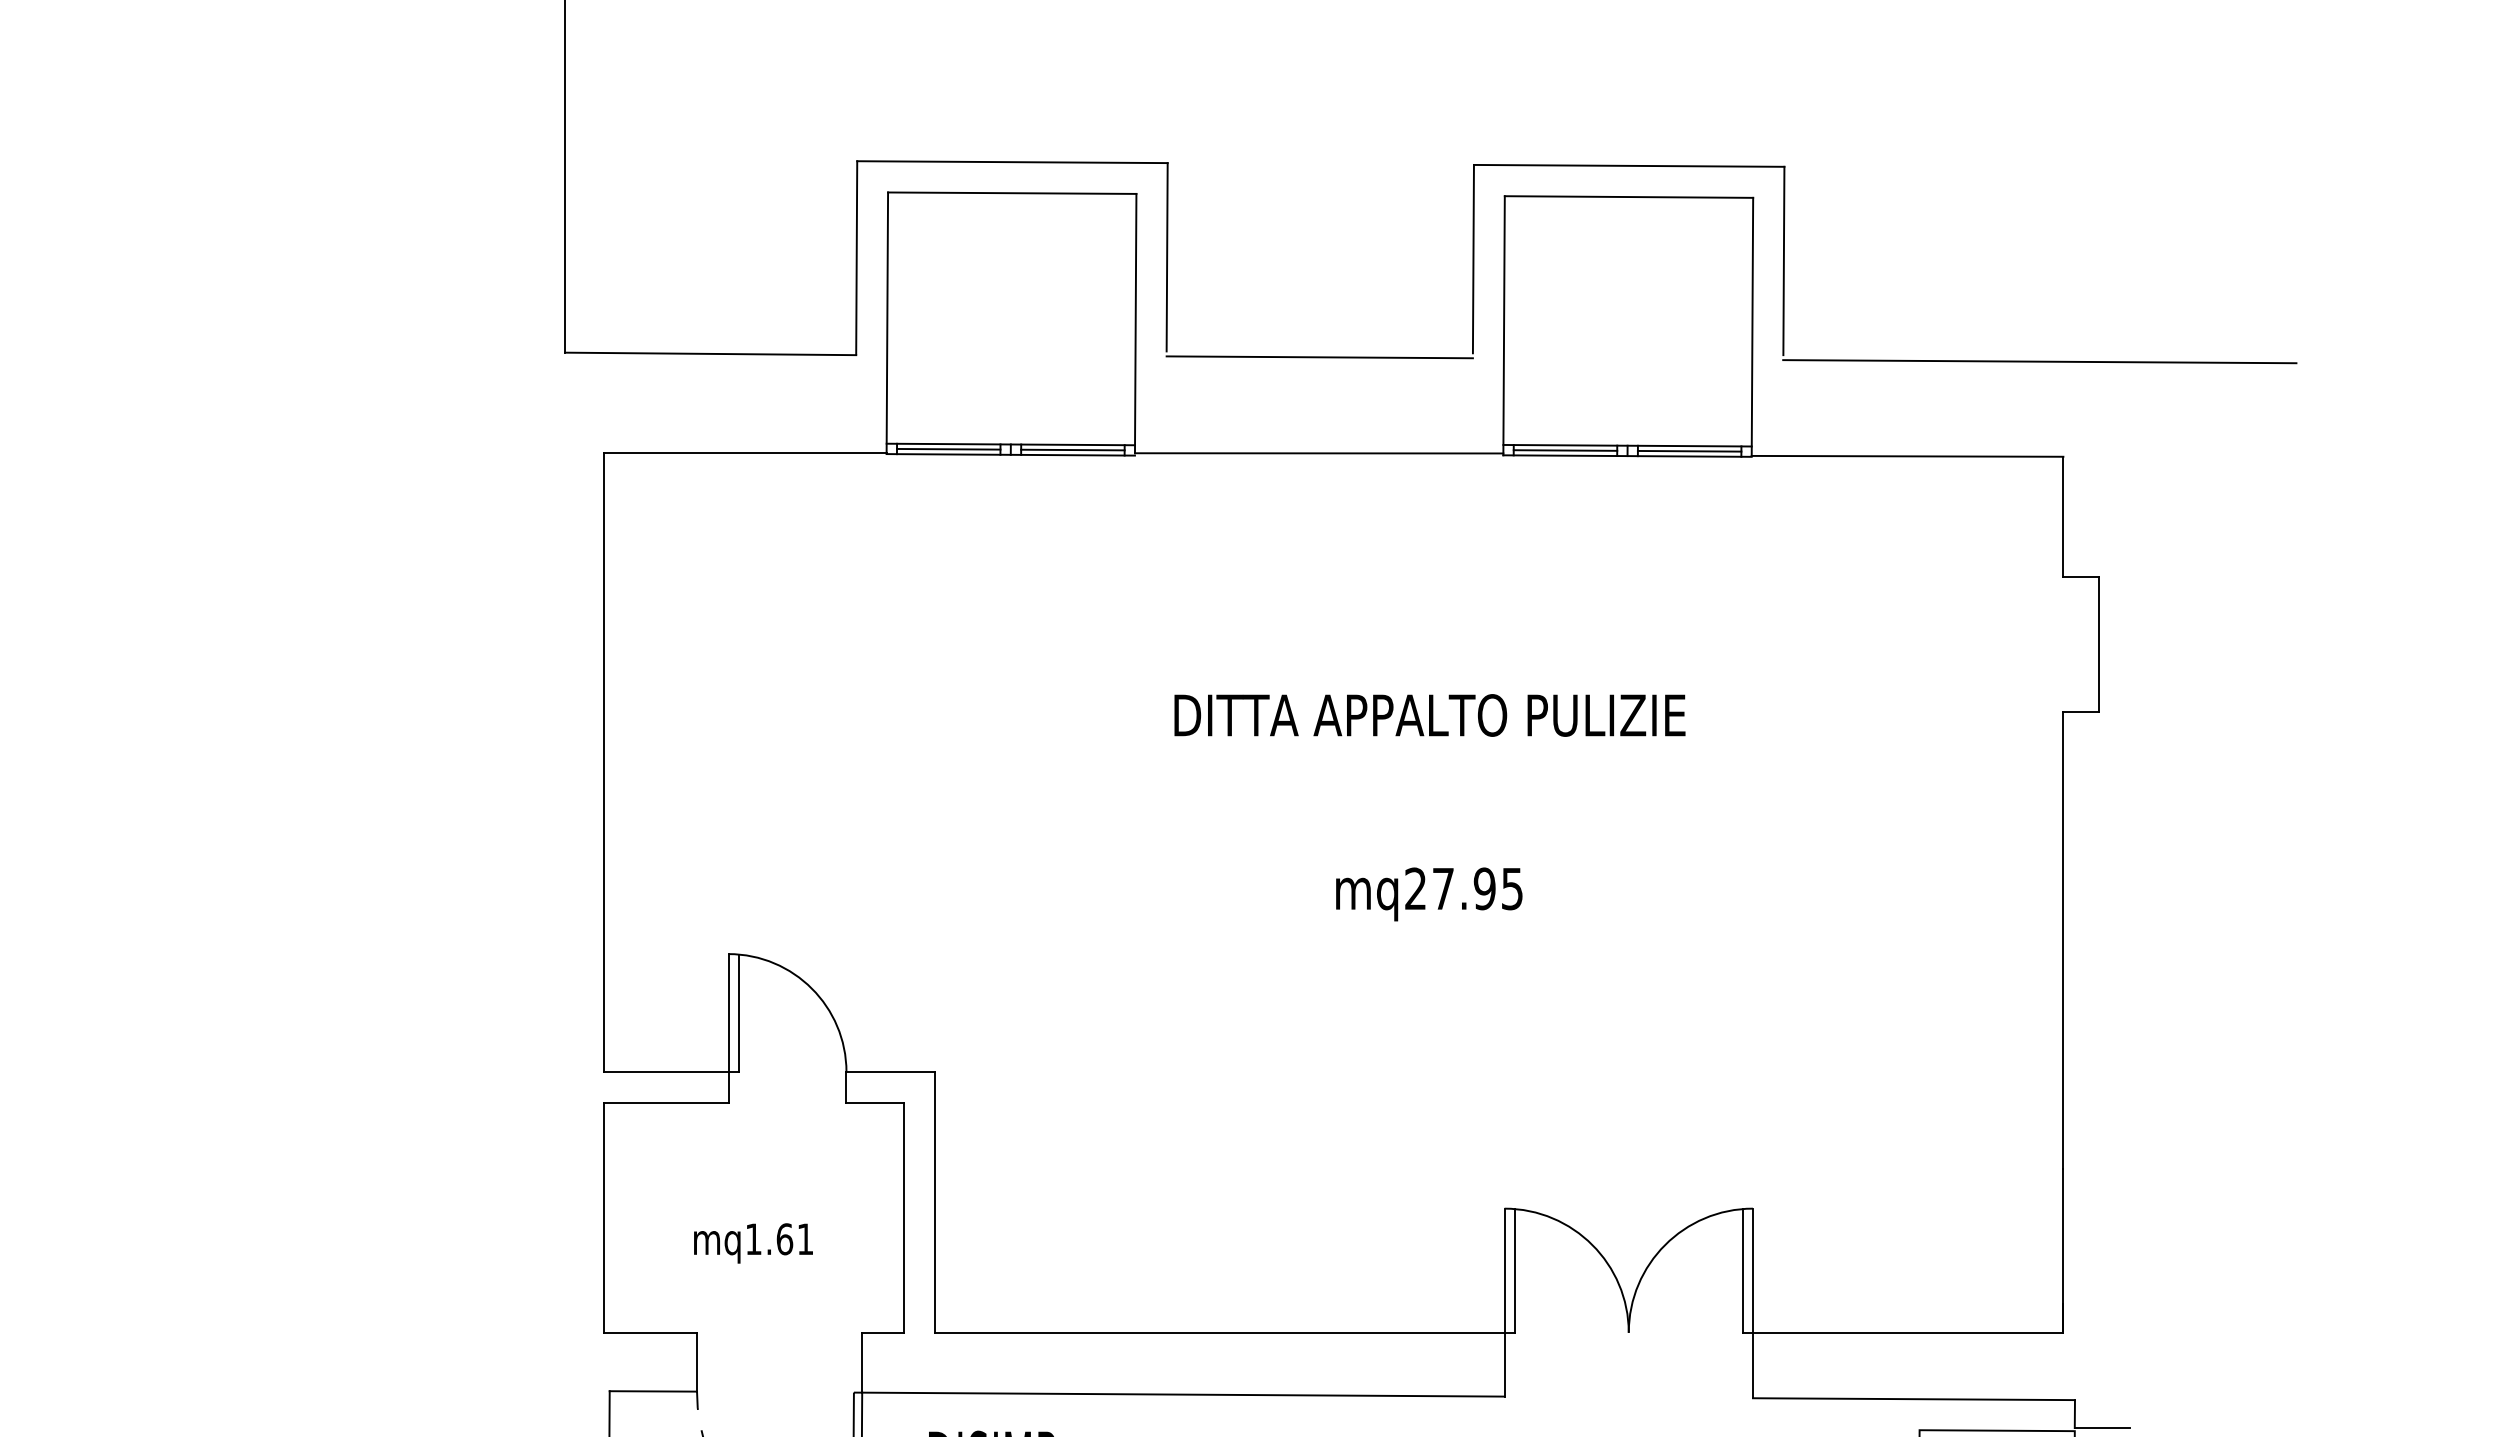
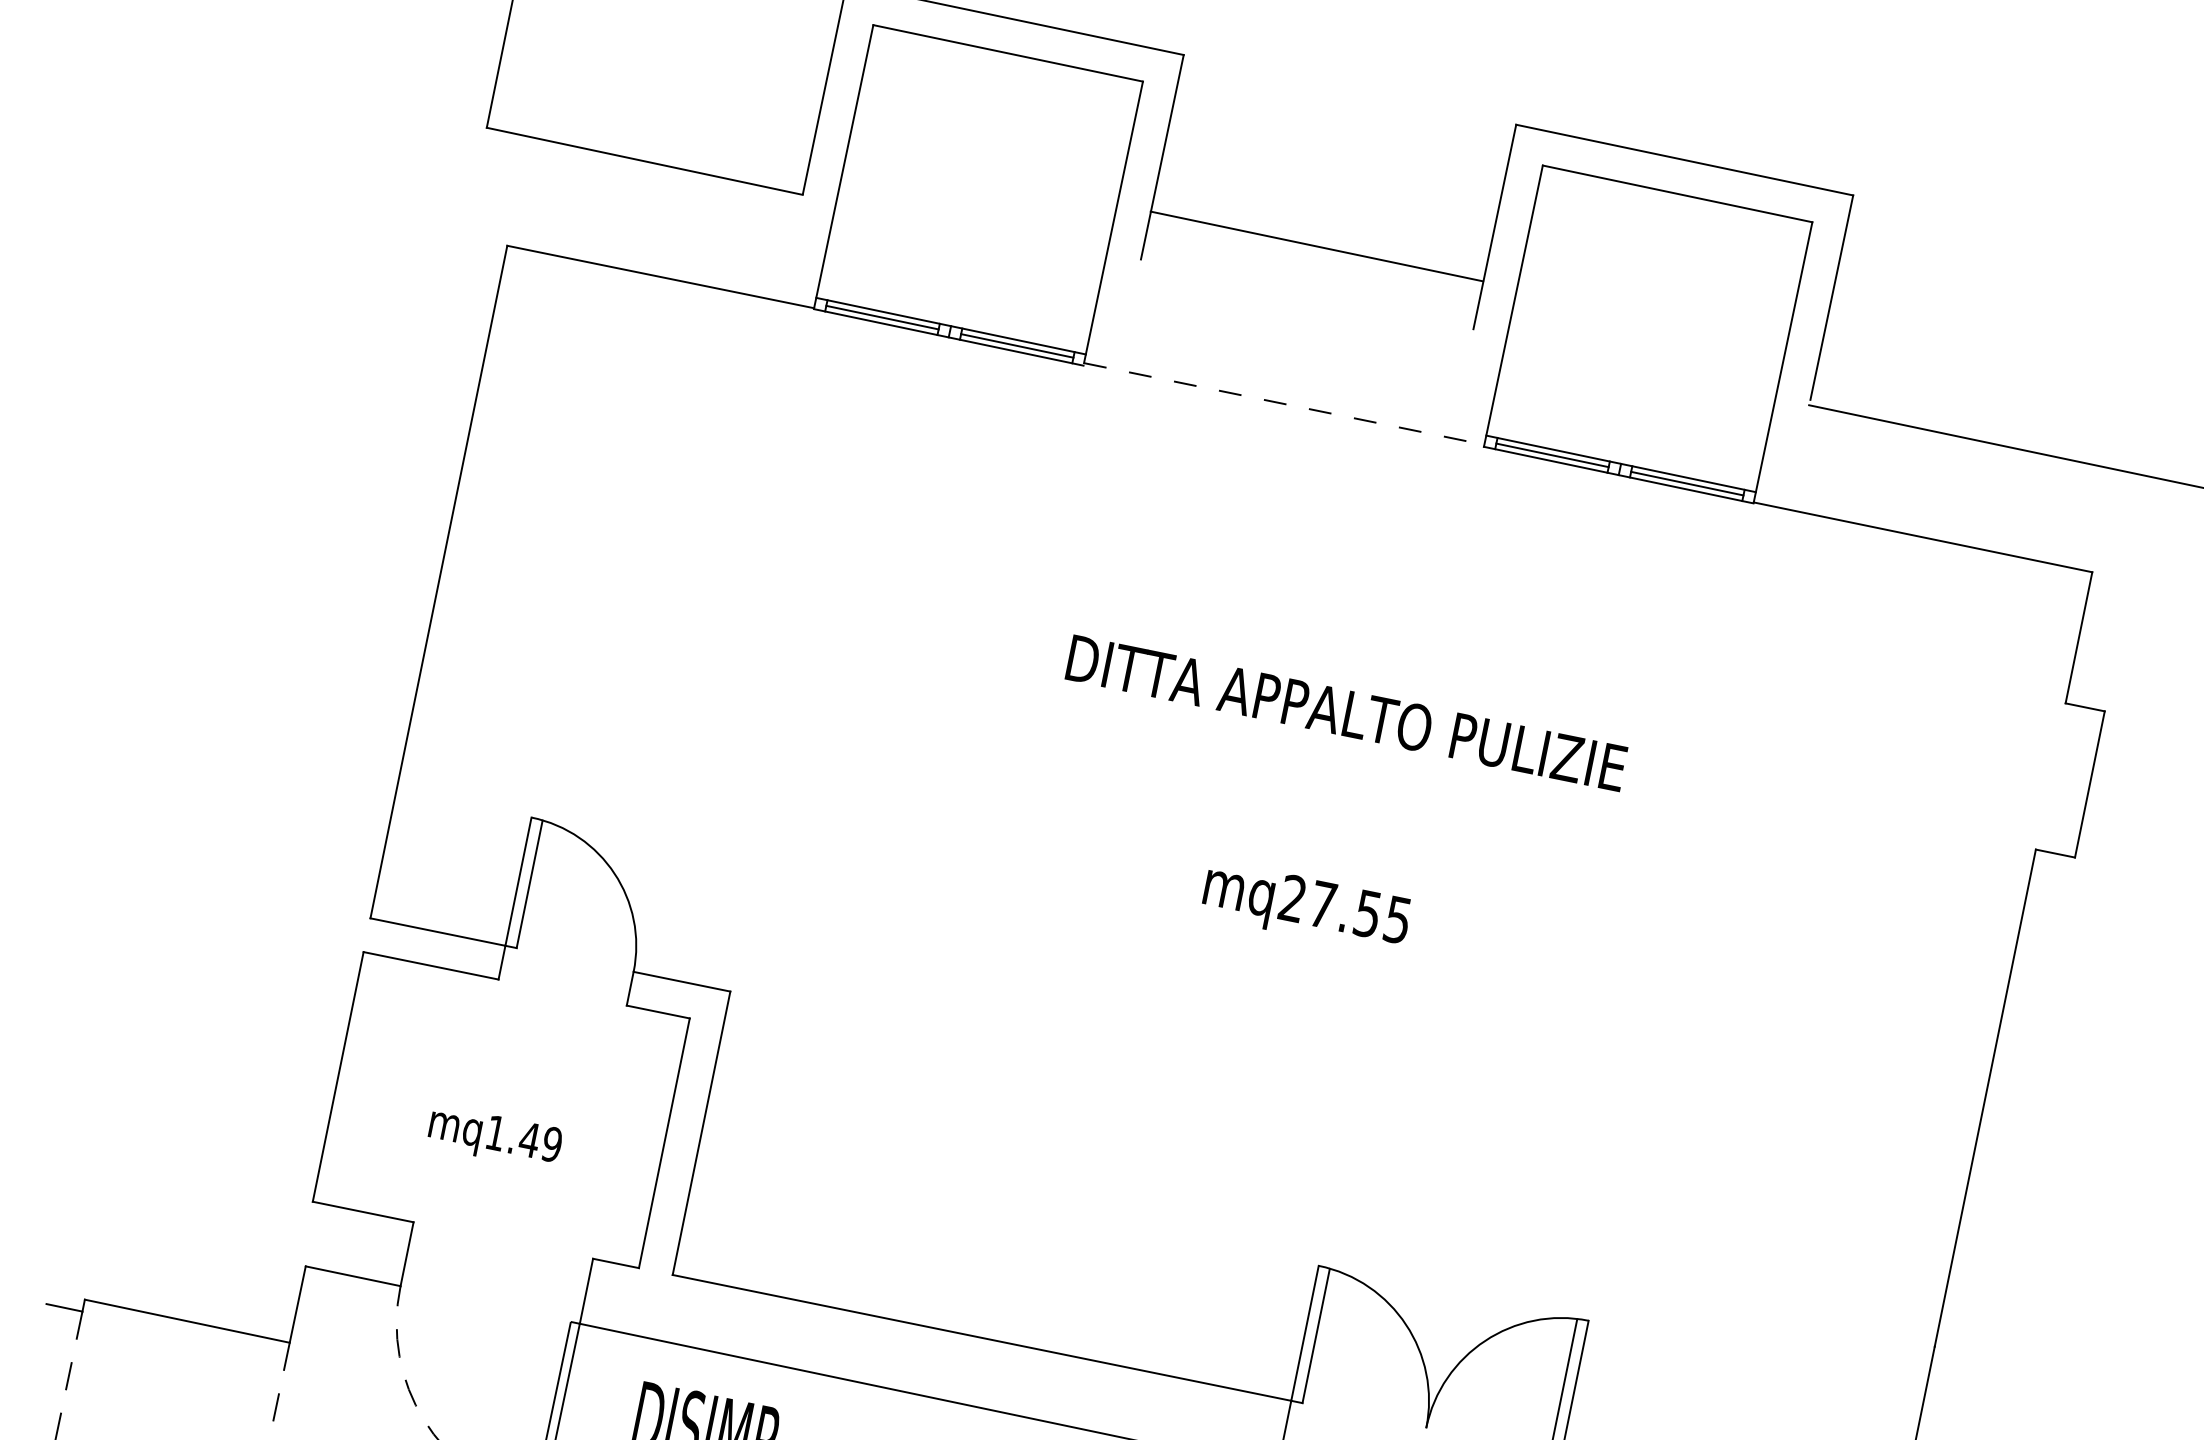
line: (1319, 357) -> (1316, 246), moved
line: (1319, 453) -> (1284, 404), solid -> dashed
text: (1484, 888) -> (1367, 913), mq27.95 -> mq27.55
text: (794, 1239) -> (540, 1142), mq1.61 -> mq1.49

